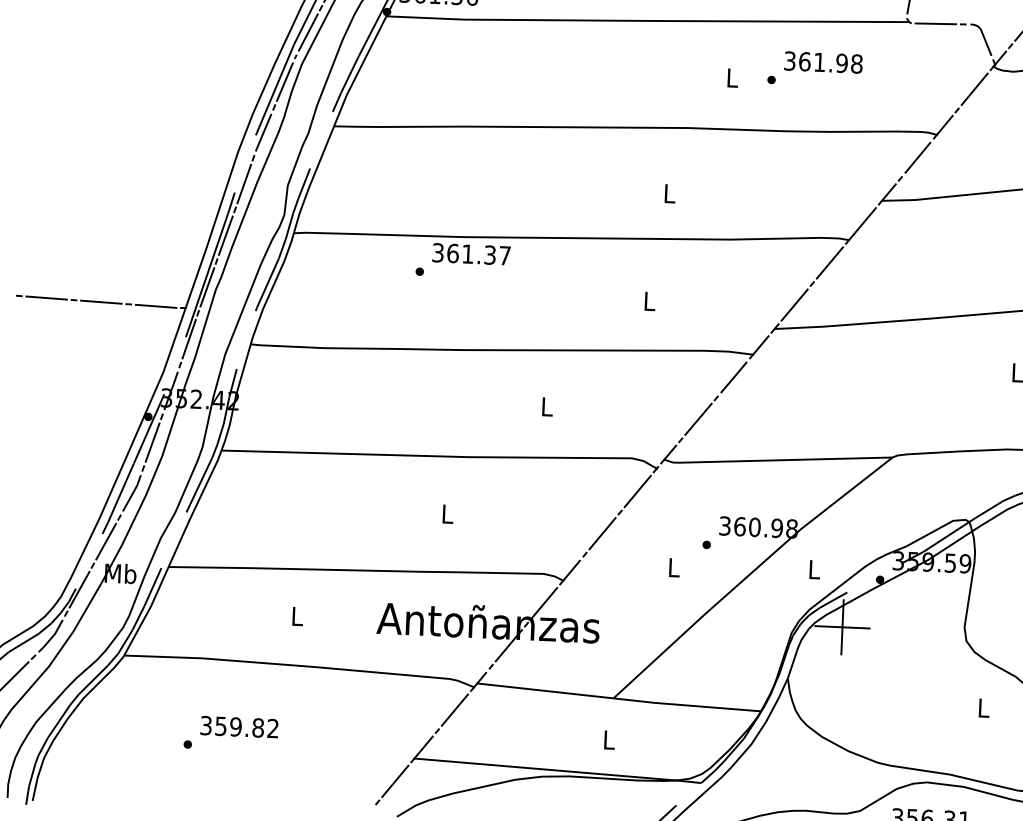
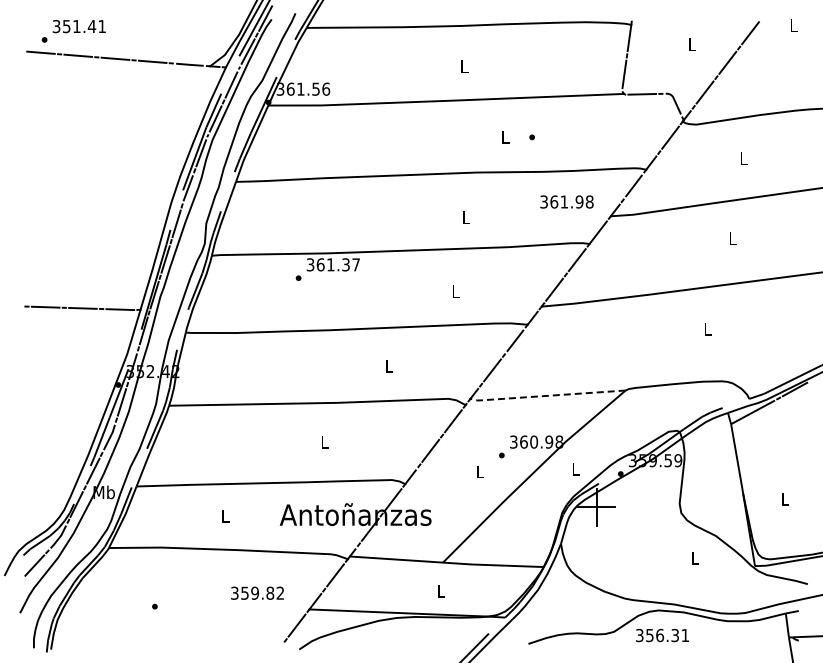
text: (822, 61) -> (566, 201), moved
line: (774, 459) -> (545, 395), solid -> dashed
text: (239, 726) -> (257, 592), moved

